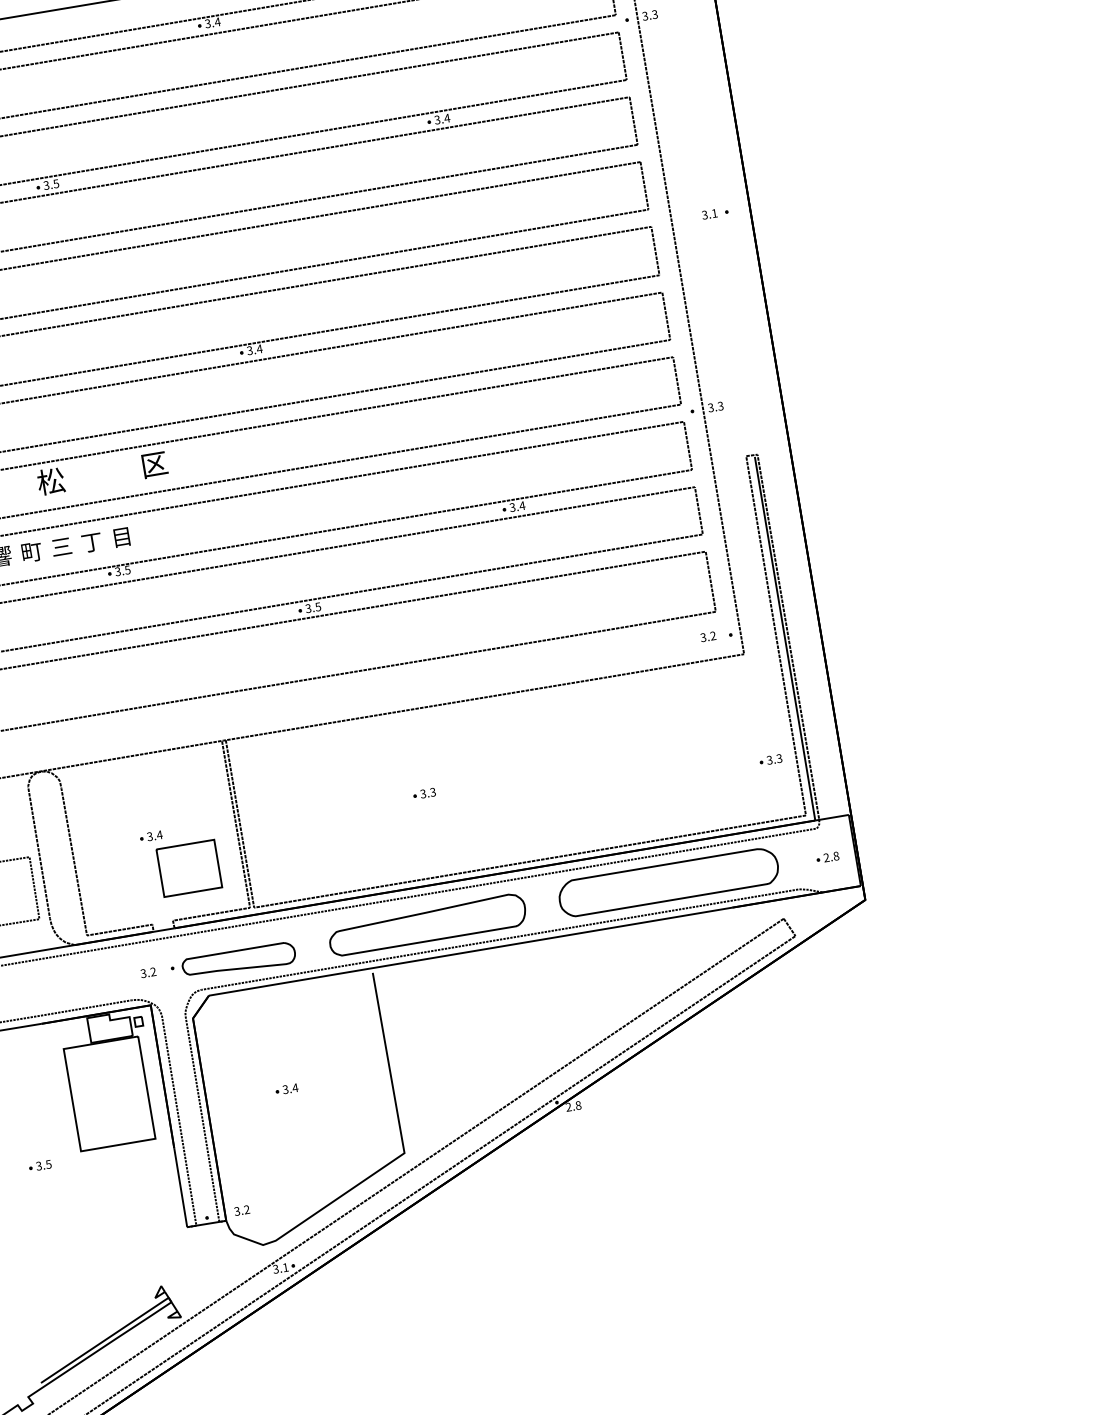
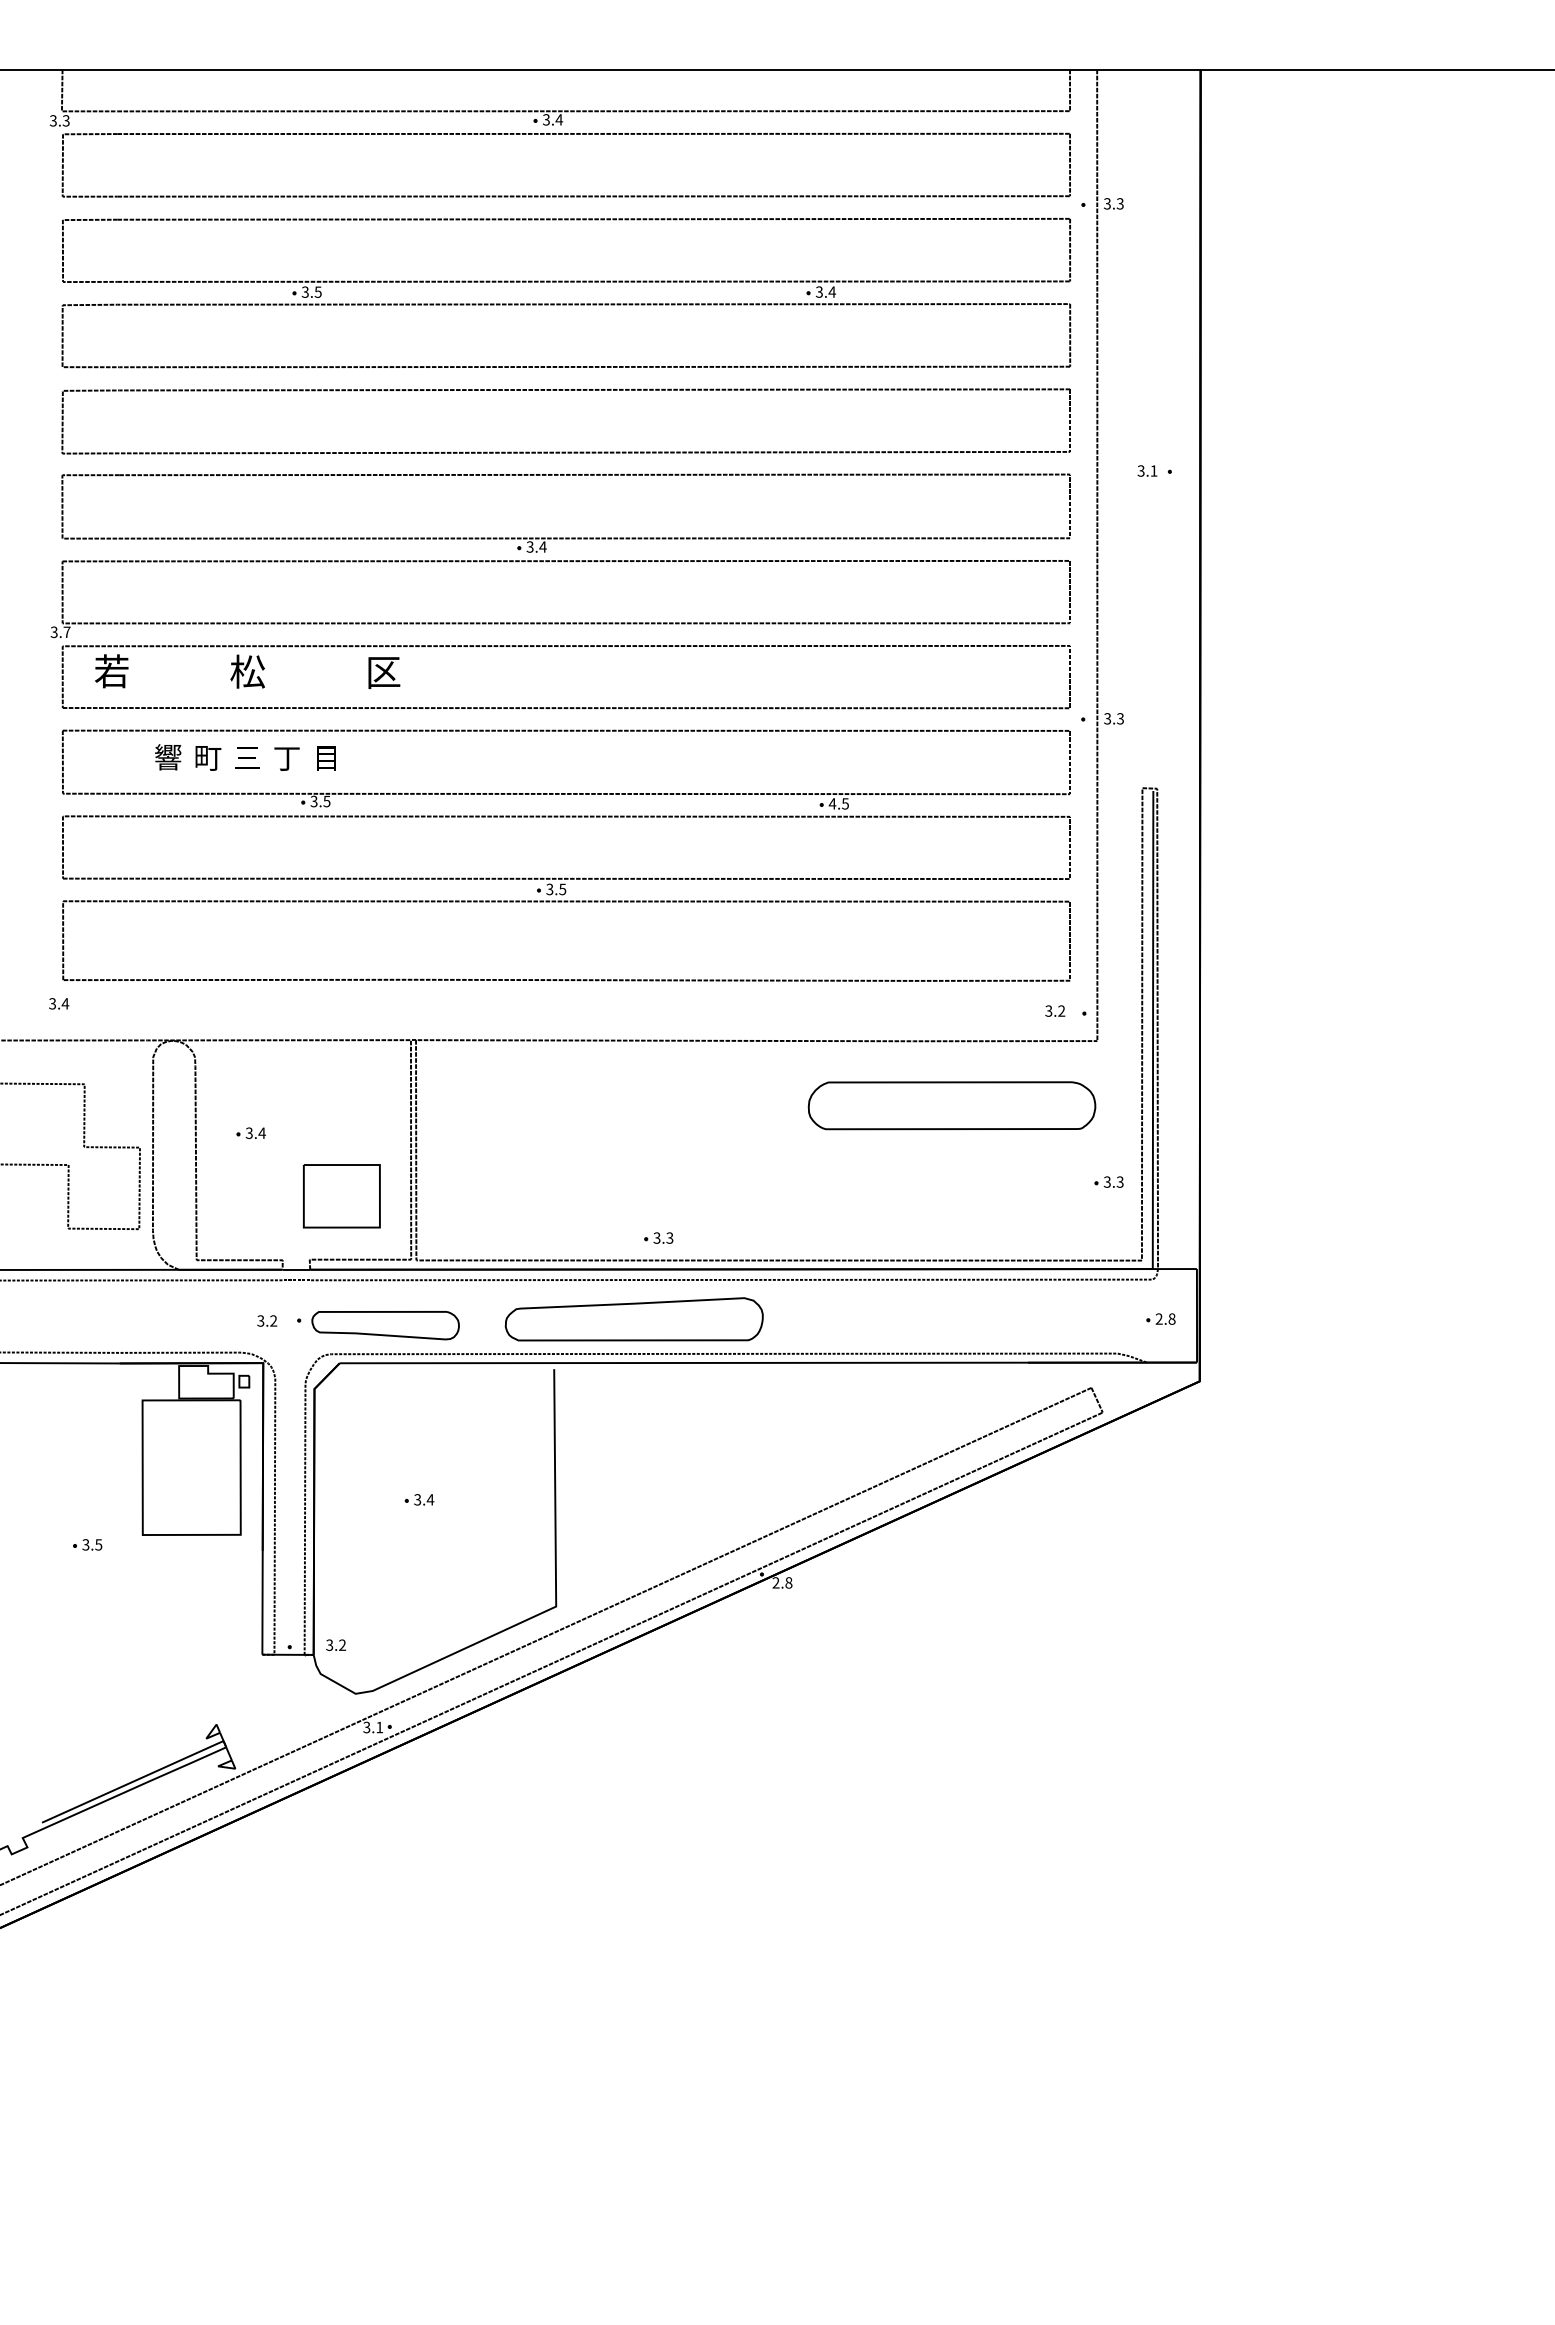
text: (517, 506) -> (838, 803), 3.4 -> 4.5
part: (424, 793) -> (658, 1237), moved
part: (150, 835) -> (250, 1132), moved
part: (668, 882) -> (951, 1105), moved

